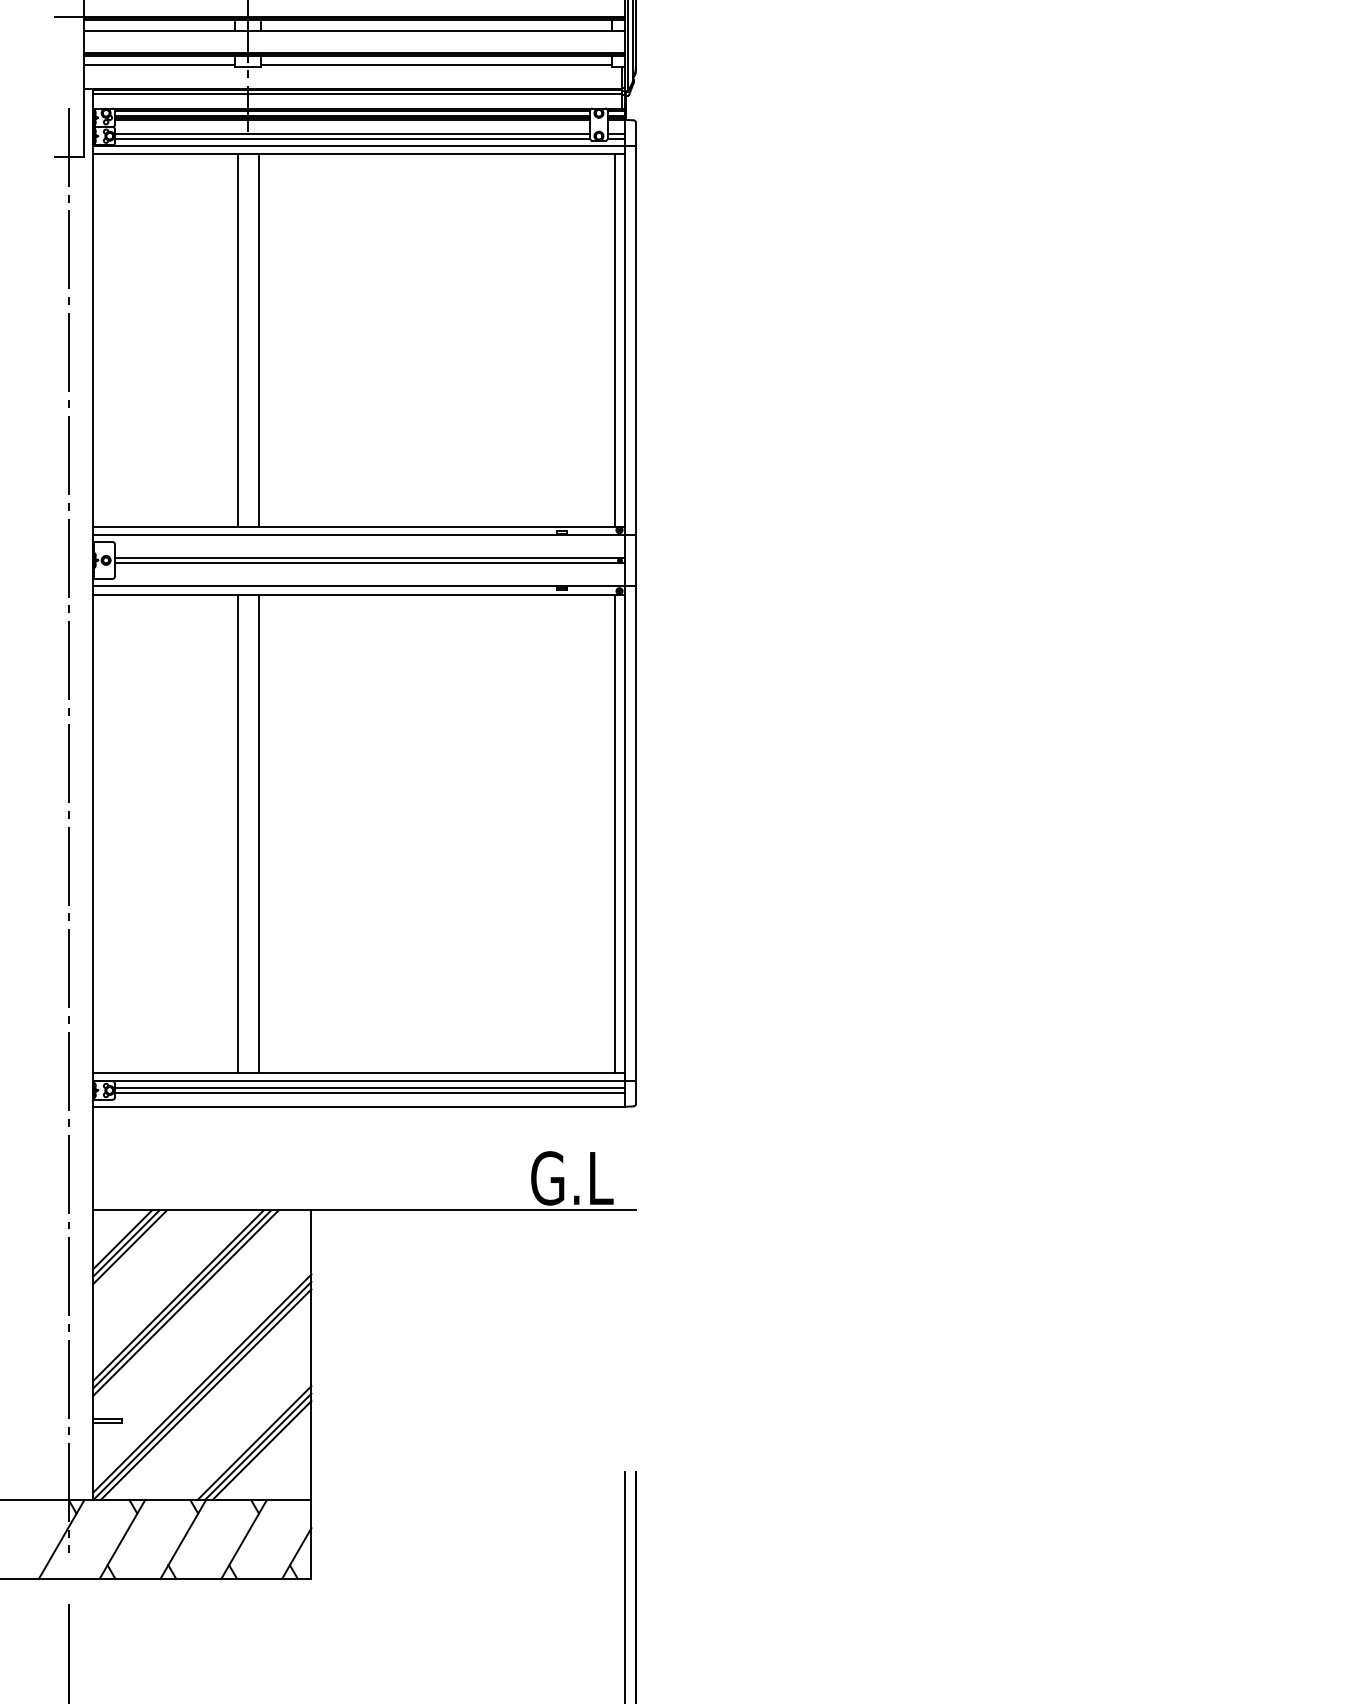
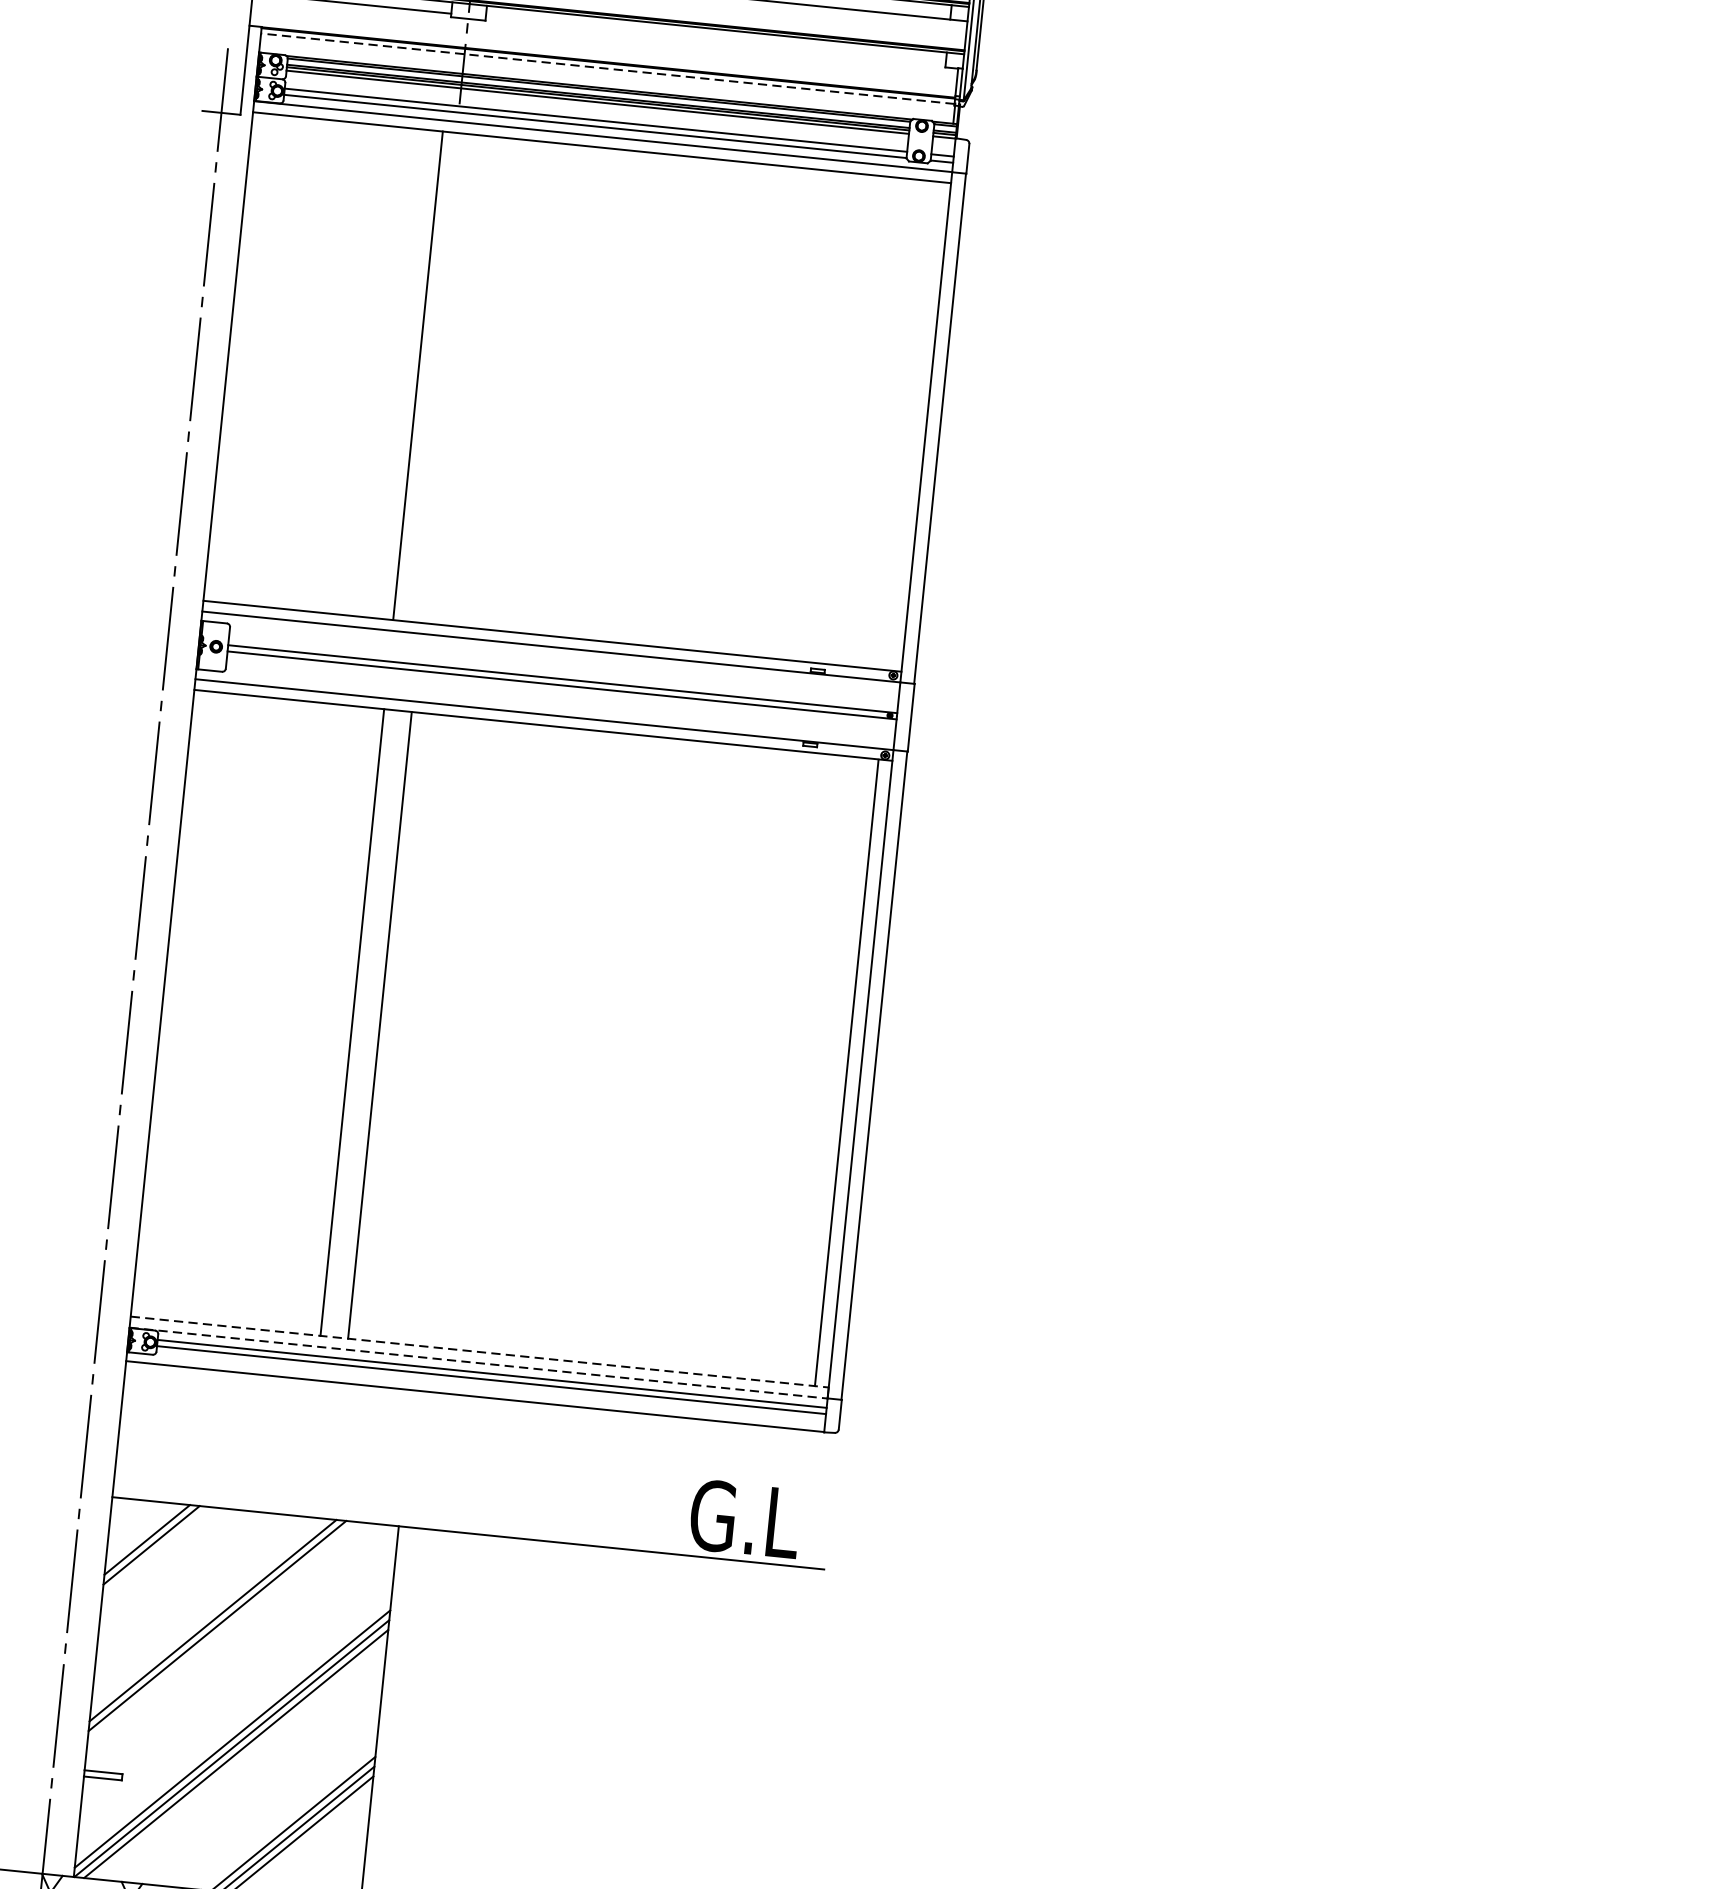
line: (436, 64) -> (715, 40), removed
line: (356, 94) -> (606, 69), solid -> dashed
line: (258, 340) -> (445, 378), removed
line: (614, 340) -> (912, 426), removed
line: (359, 1072) -> (480, 1351), solid -> dashed
line: (359, 1081) -> (479, 1363), solid -> dashed
line: (129, 1247) -> (155, 1550), removed
line: (185, 1303) -> (221, 1631), removed

